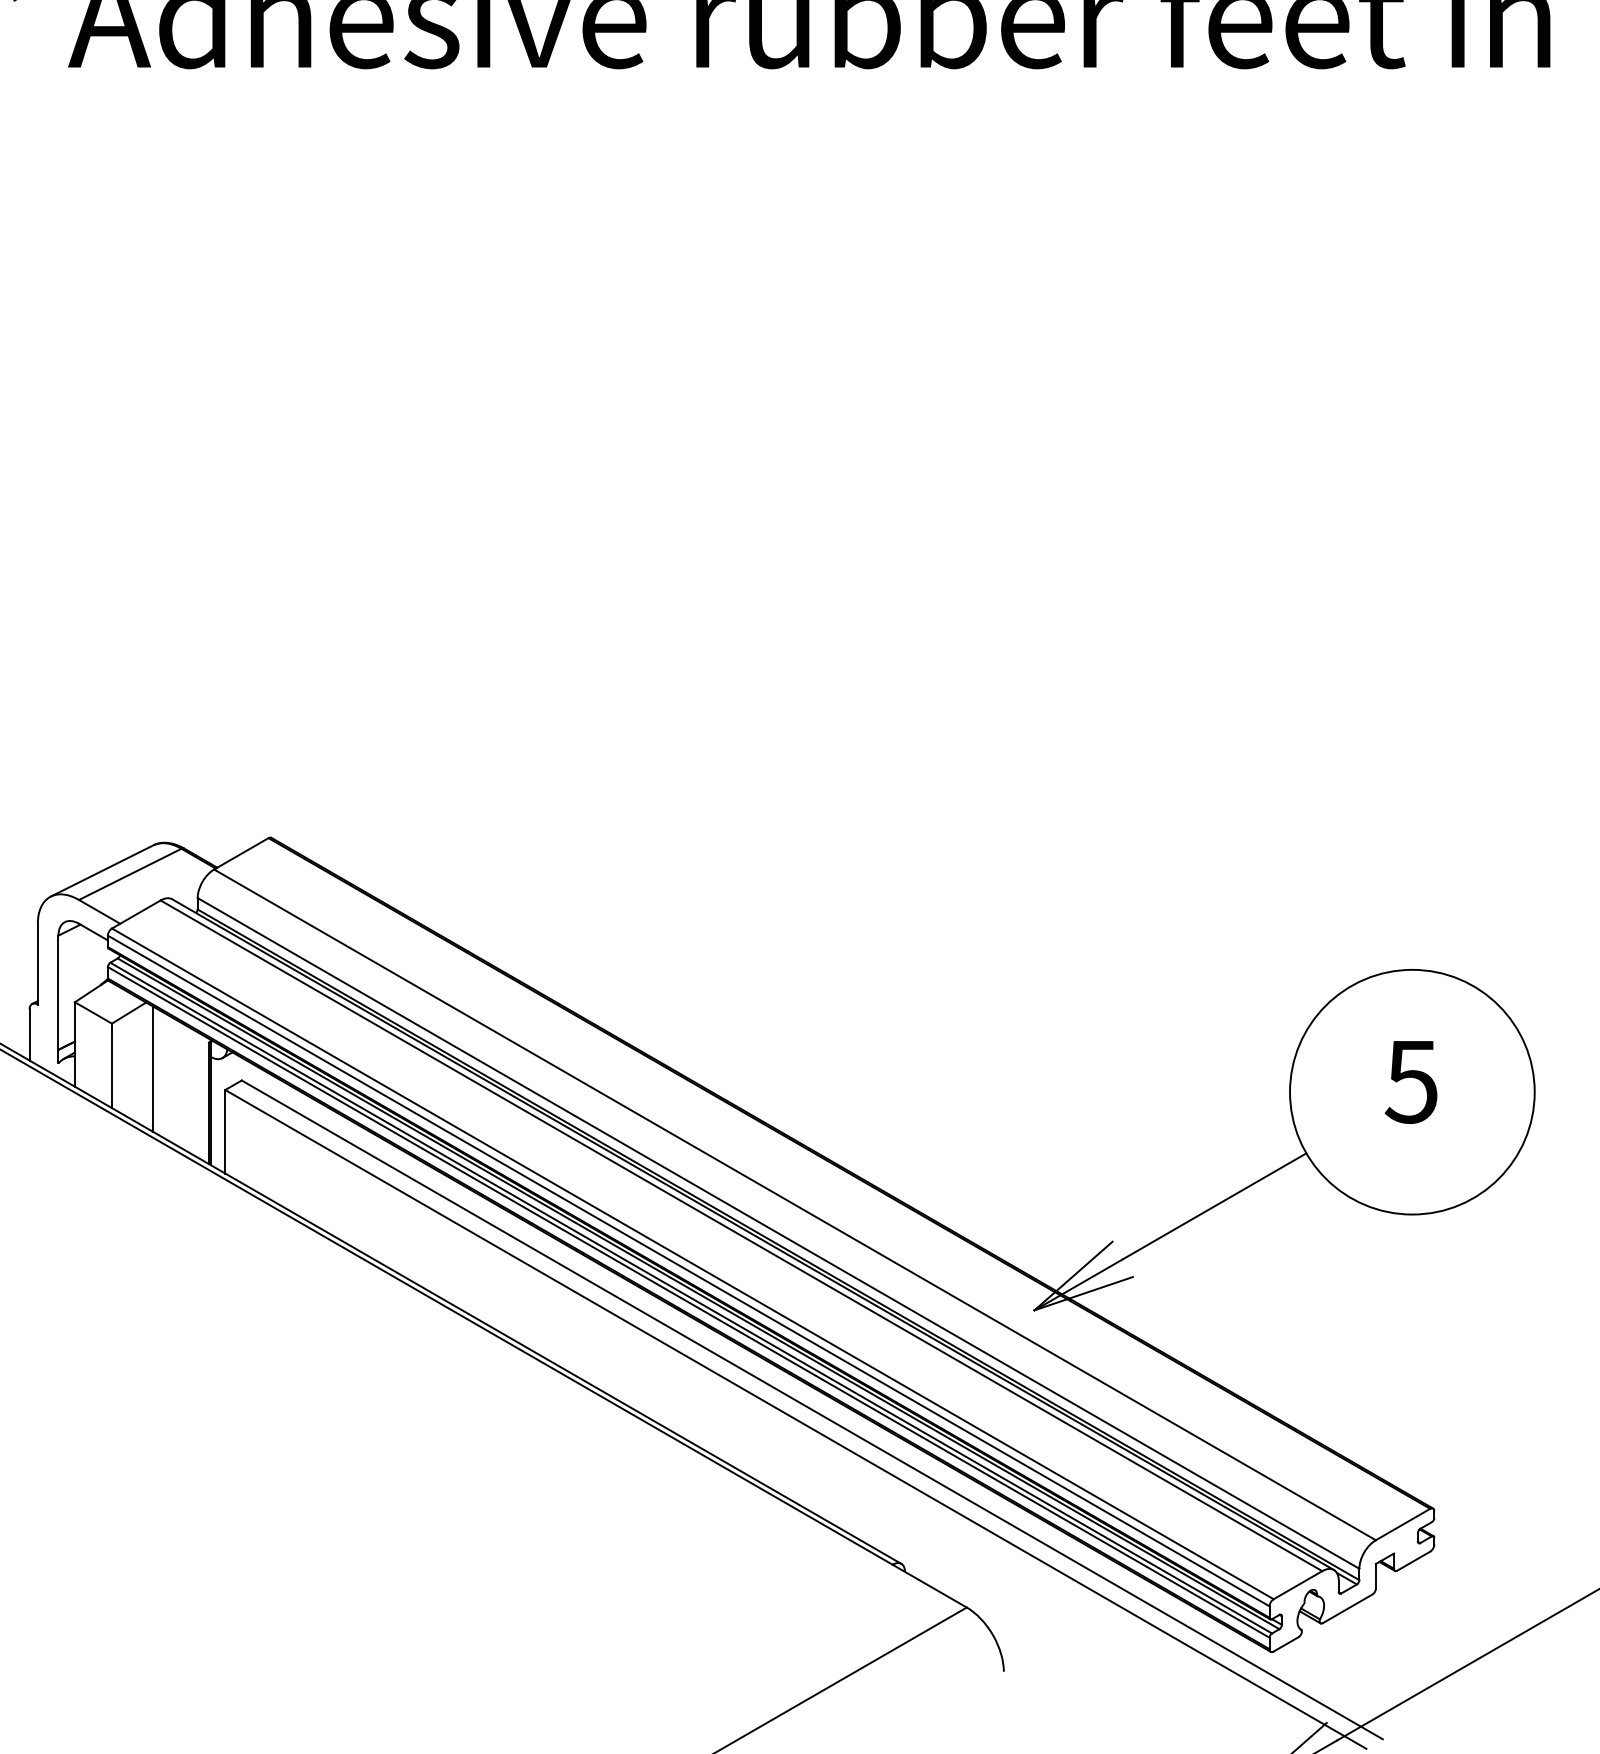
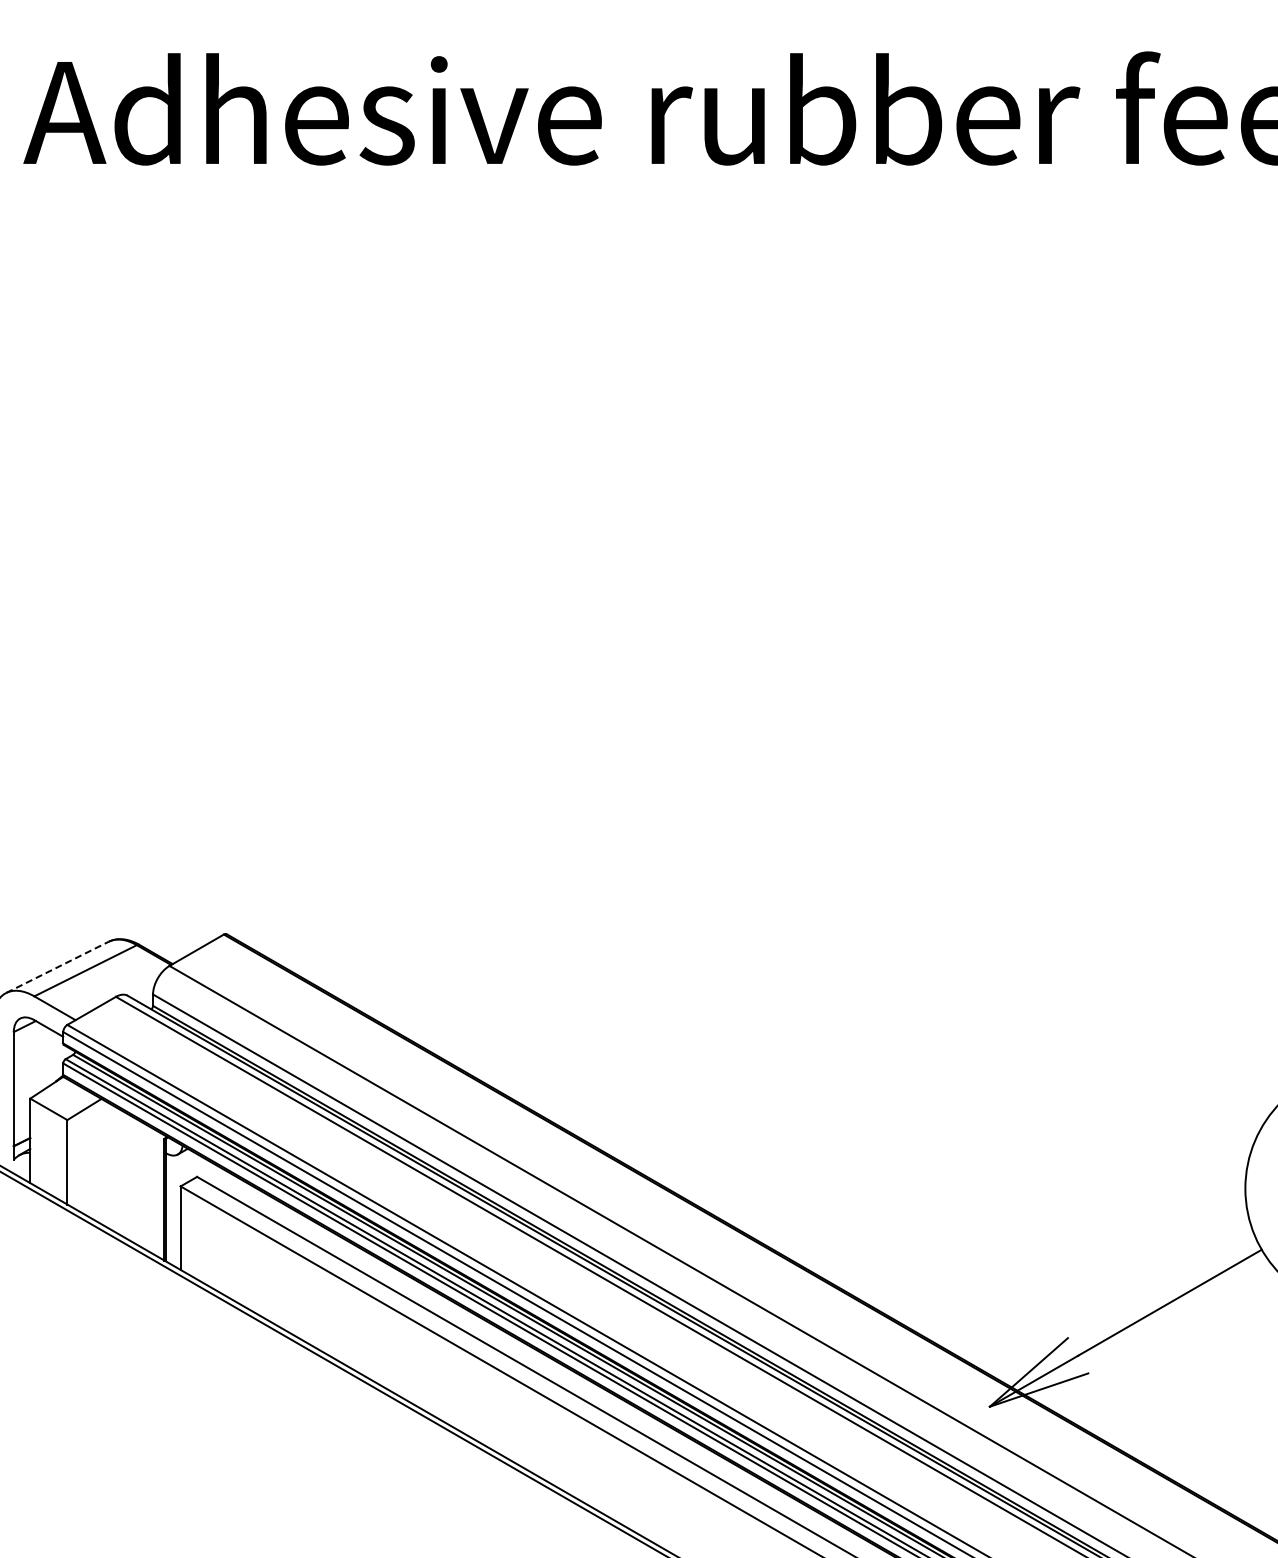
line: (102, 870) -> (57, 966), solid -> dashed
line: (153, 1068) -> (108, 1164), removed

